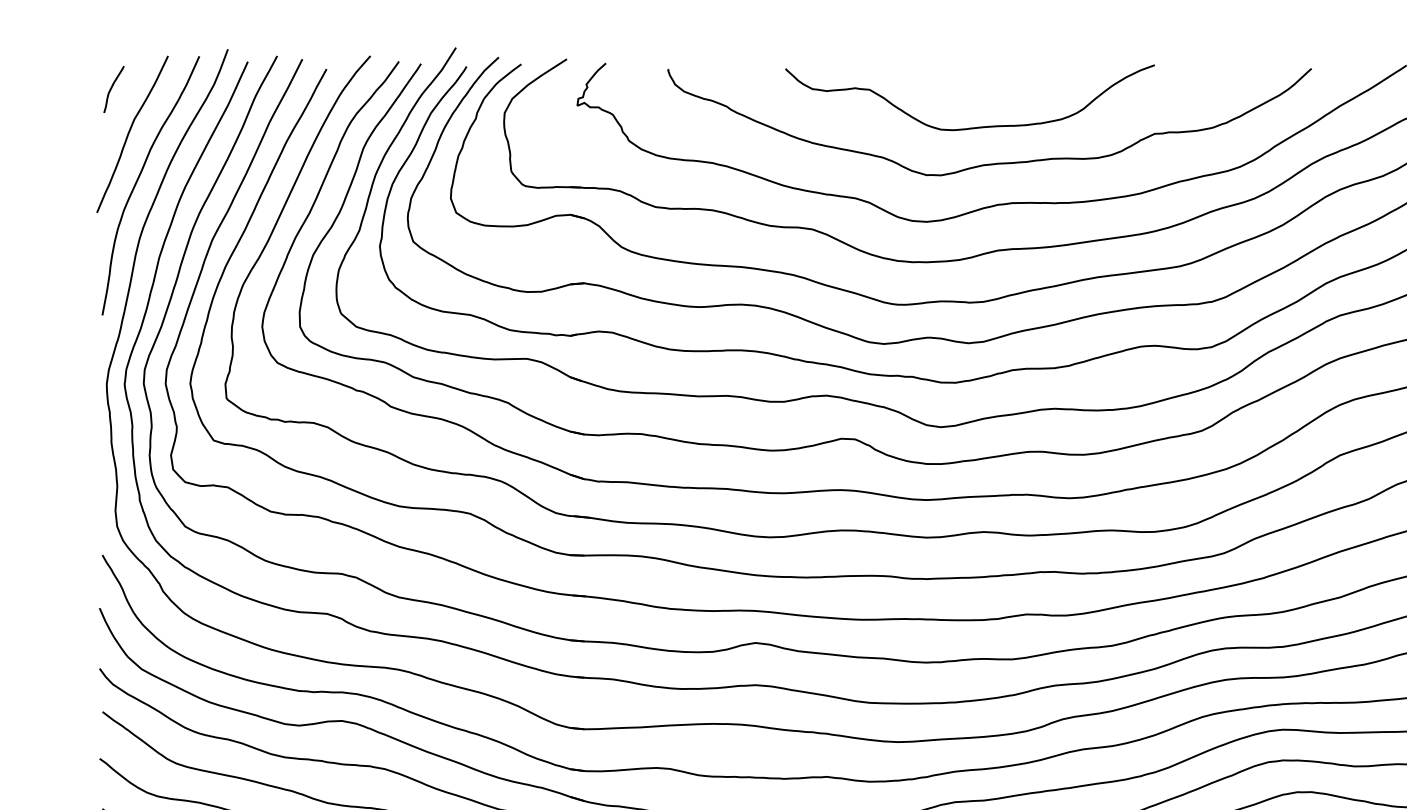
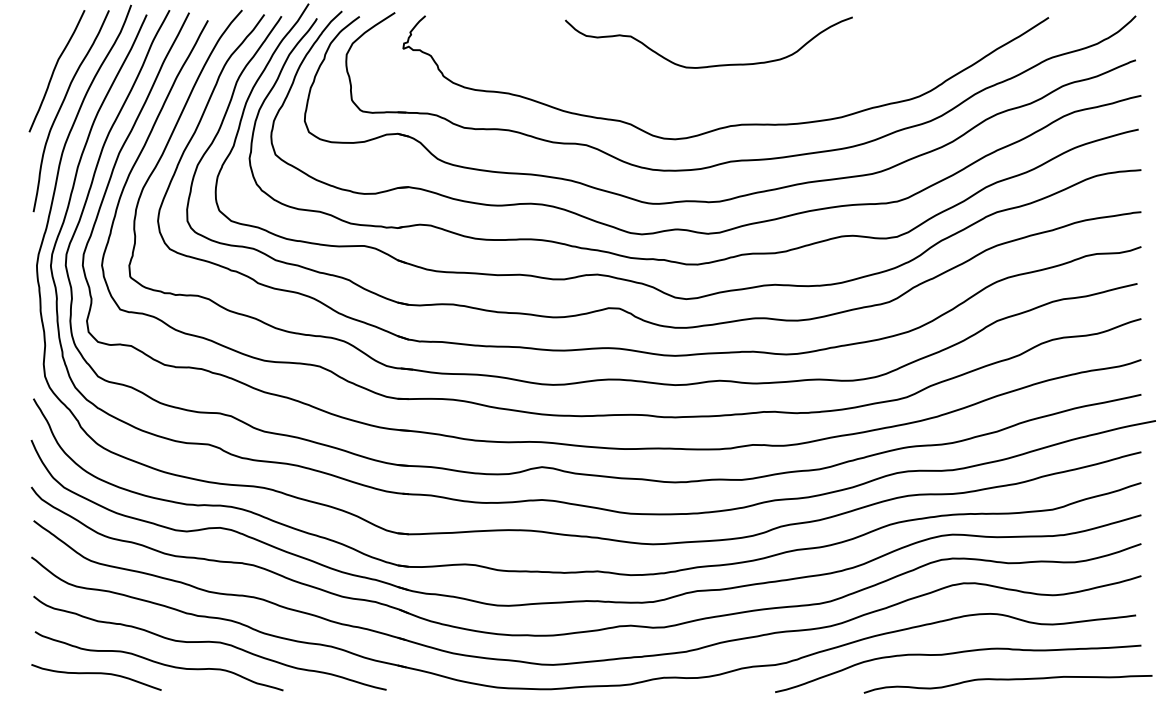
curve: (112, 88) -> (41, 35), removed
curve: (989, 163) -> (724, 93), removed

